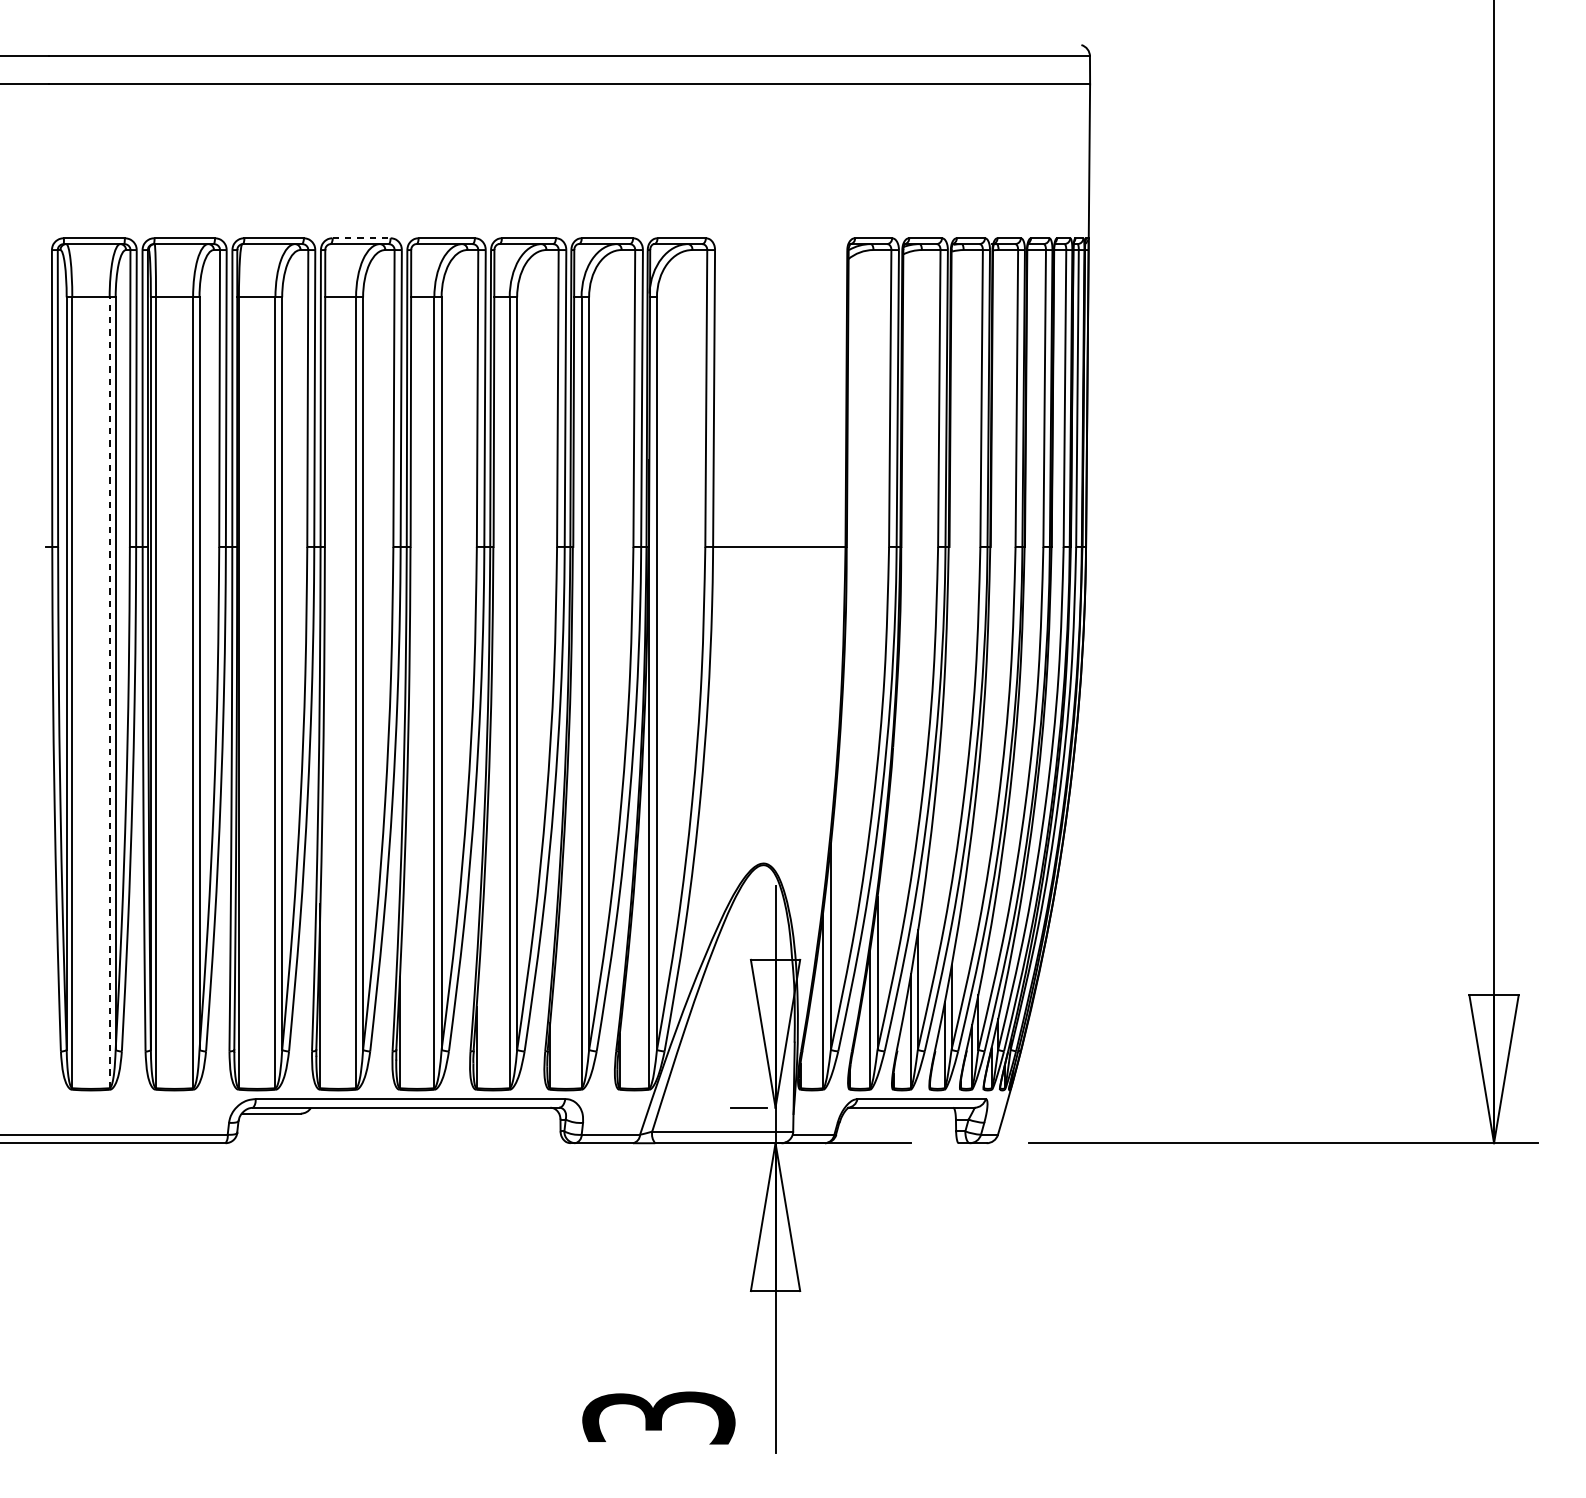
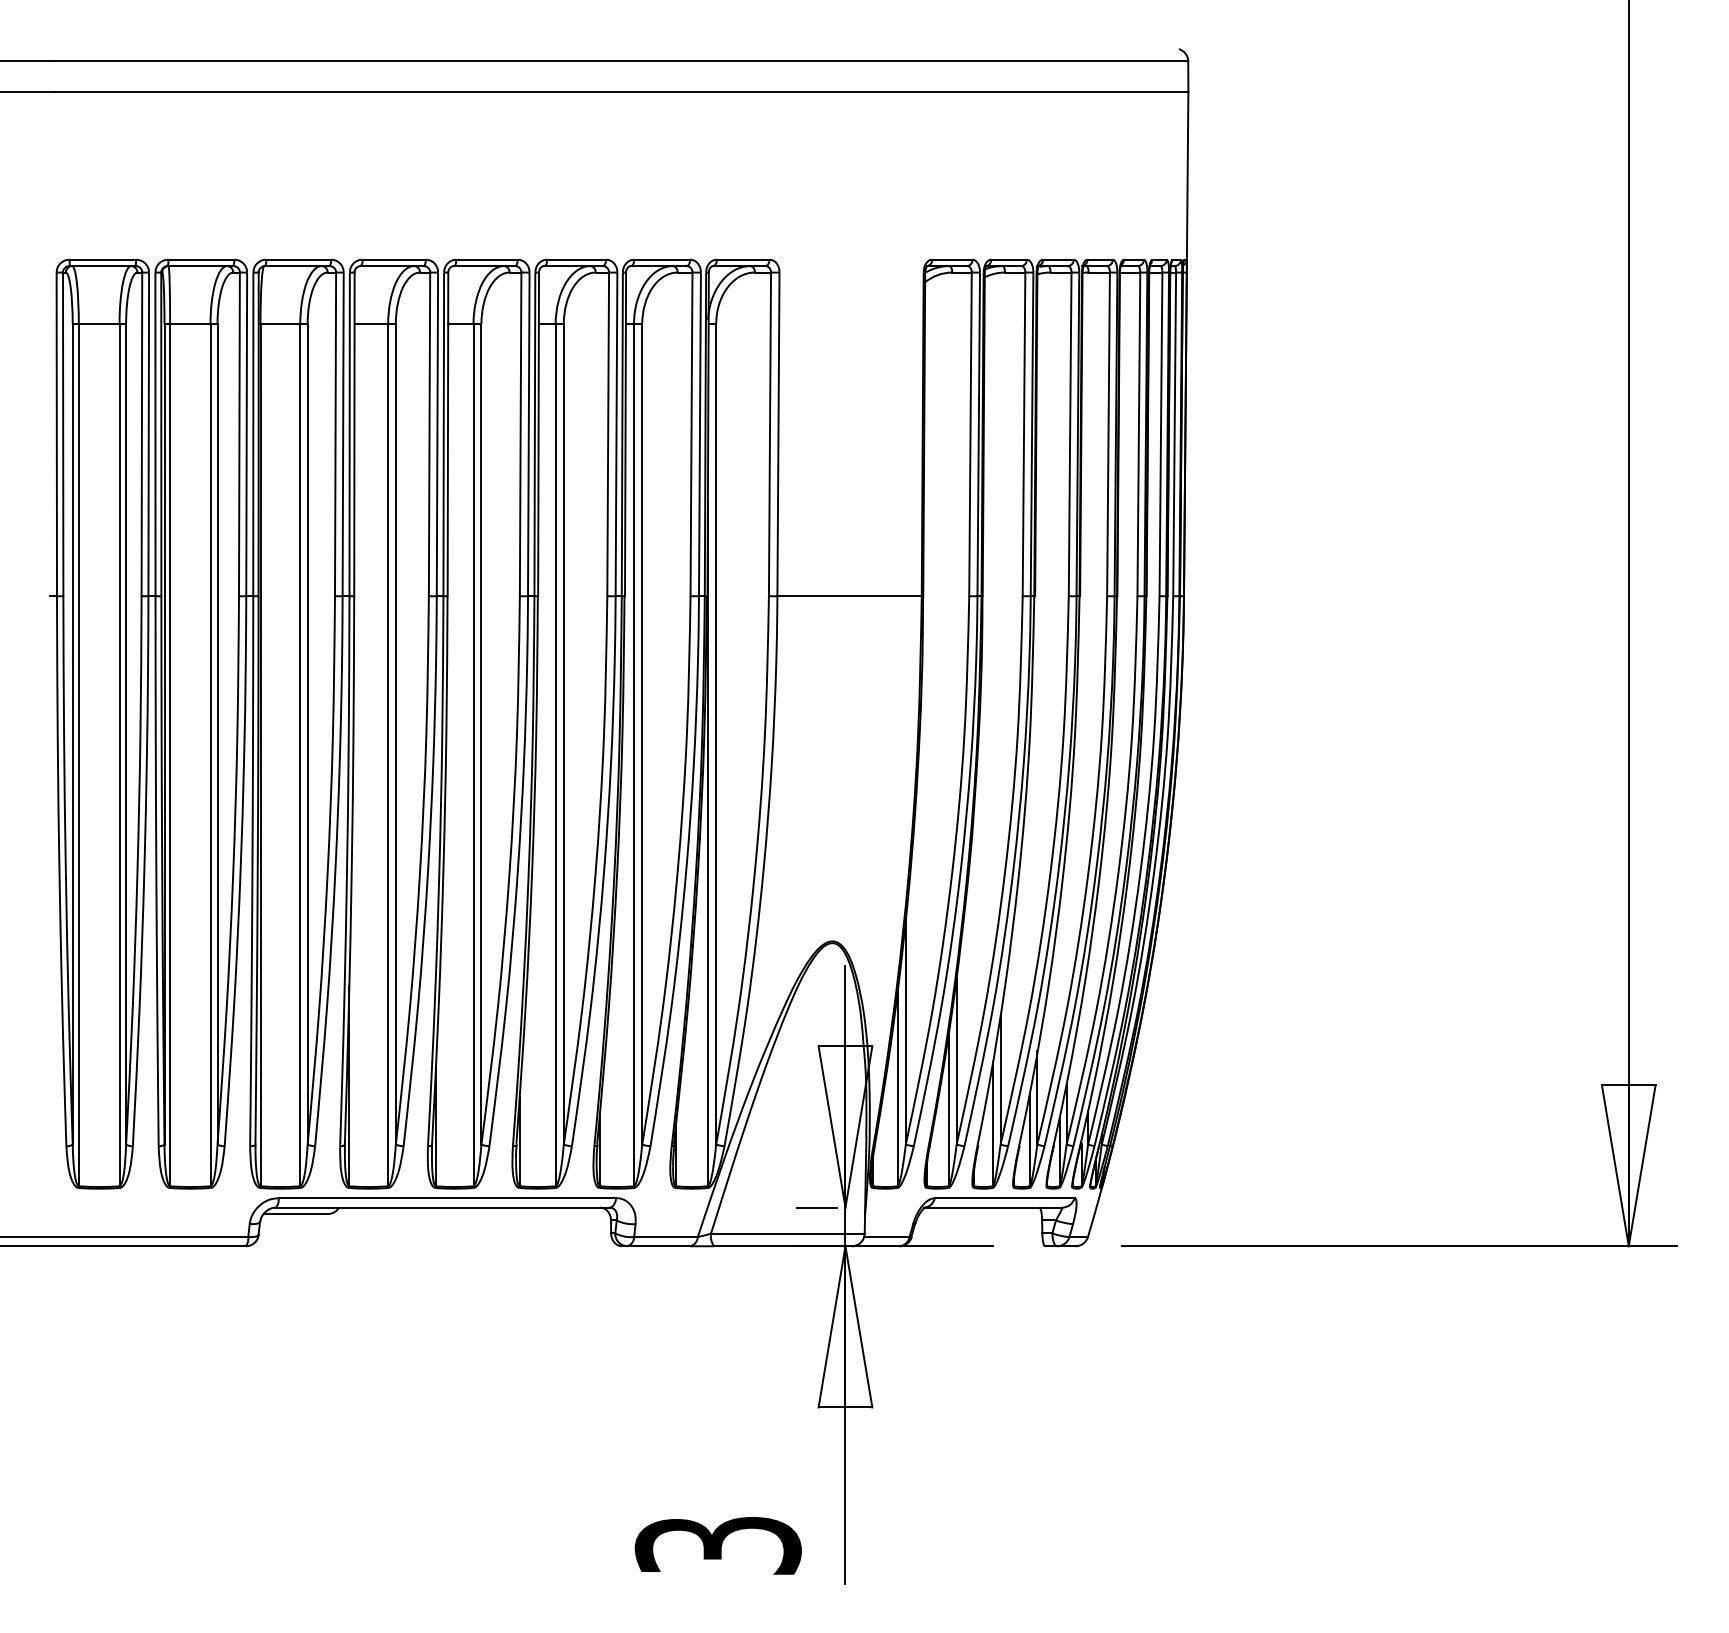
line: (361, 238) -> (394, 259), dashed -> solid
line: (109, 692) -> (119, 754), dashed -> solid

